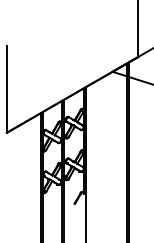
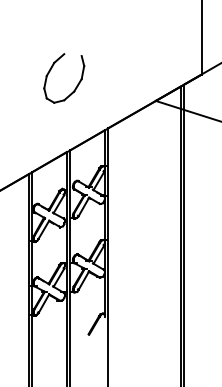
part: (53, 55) -> (51, 72), added

